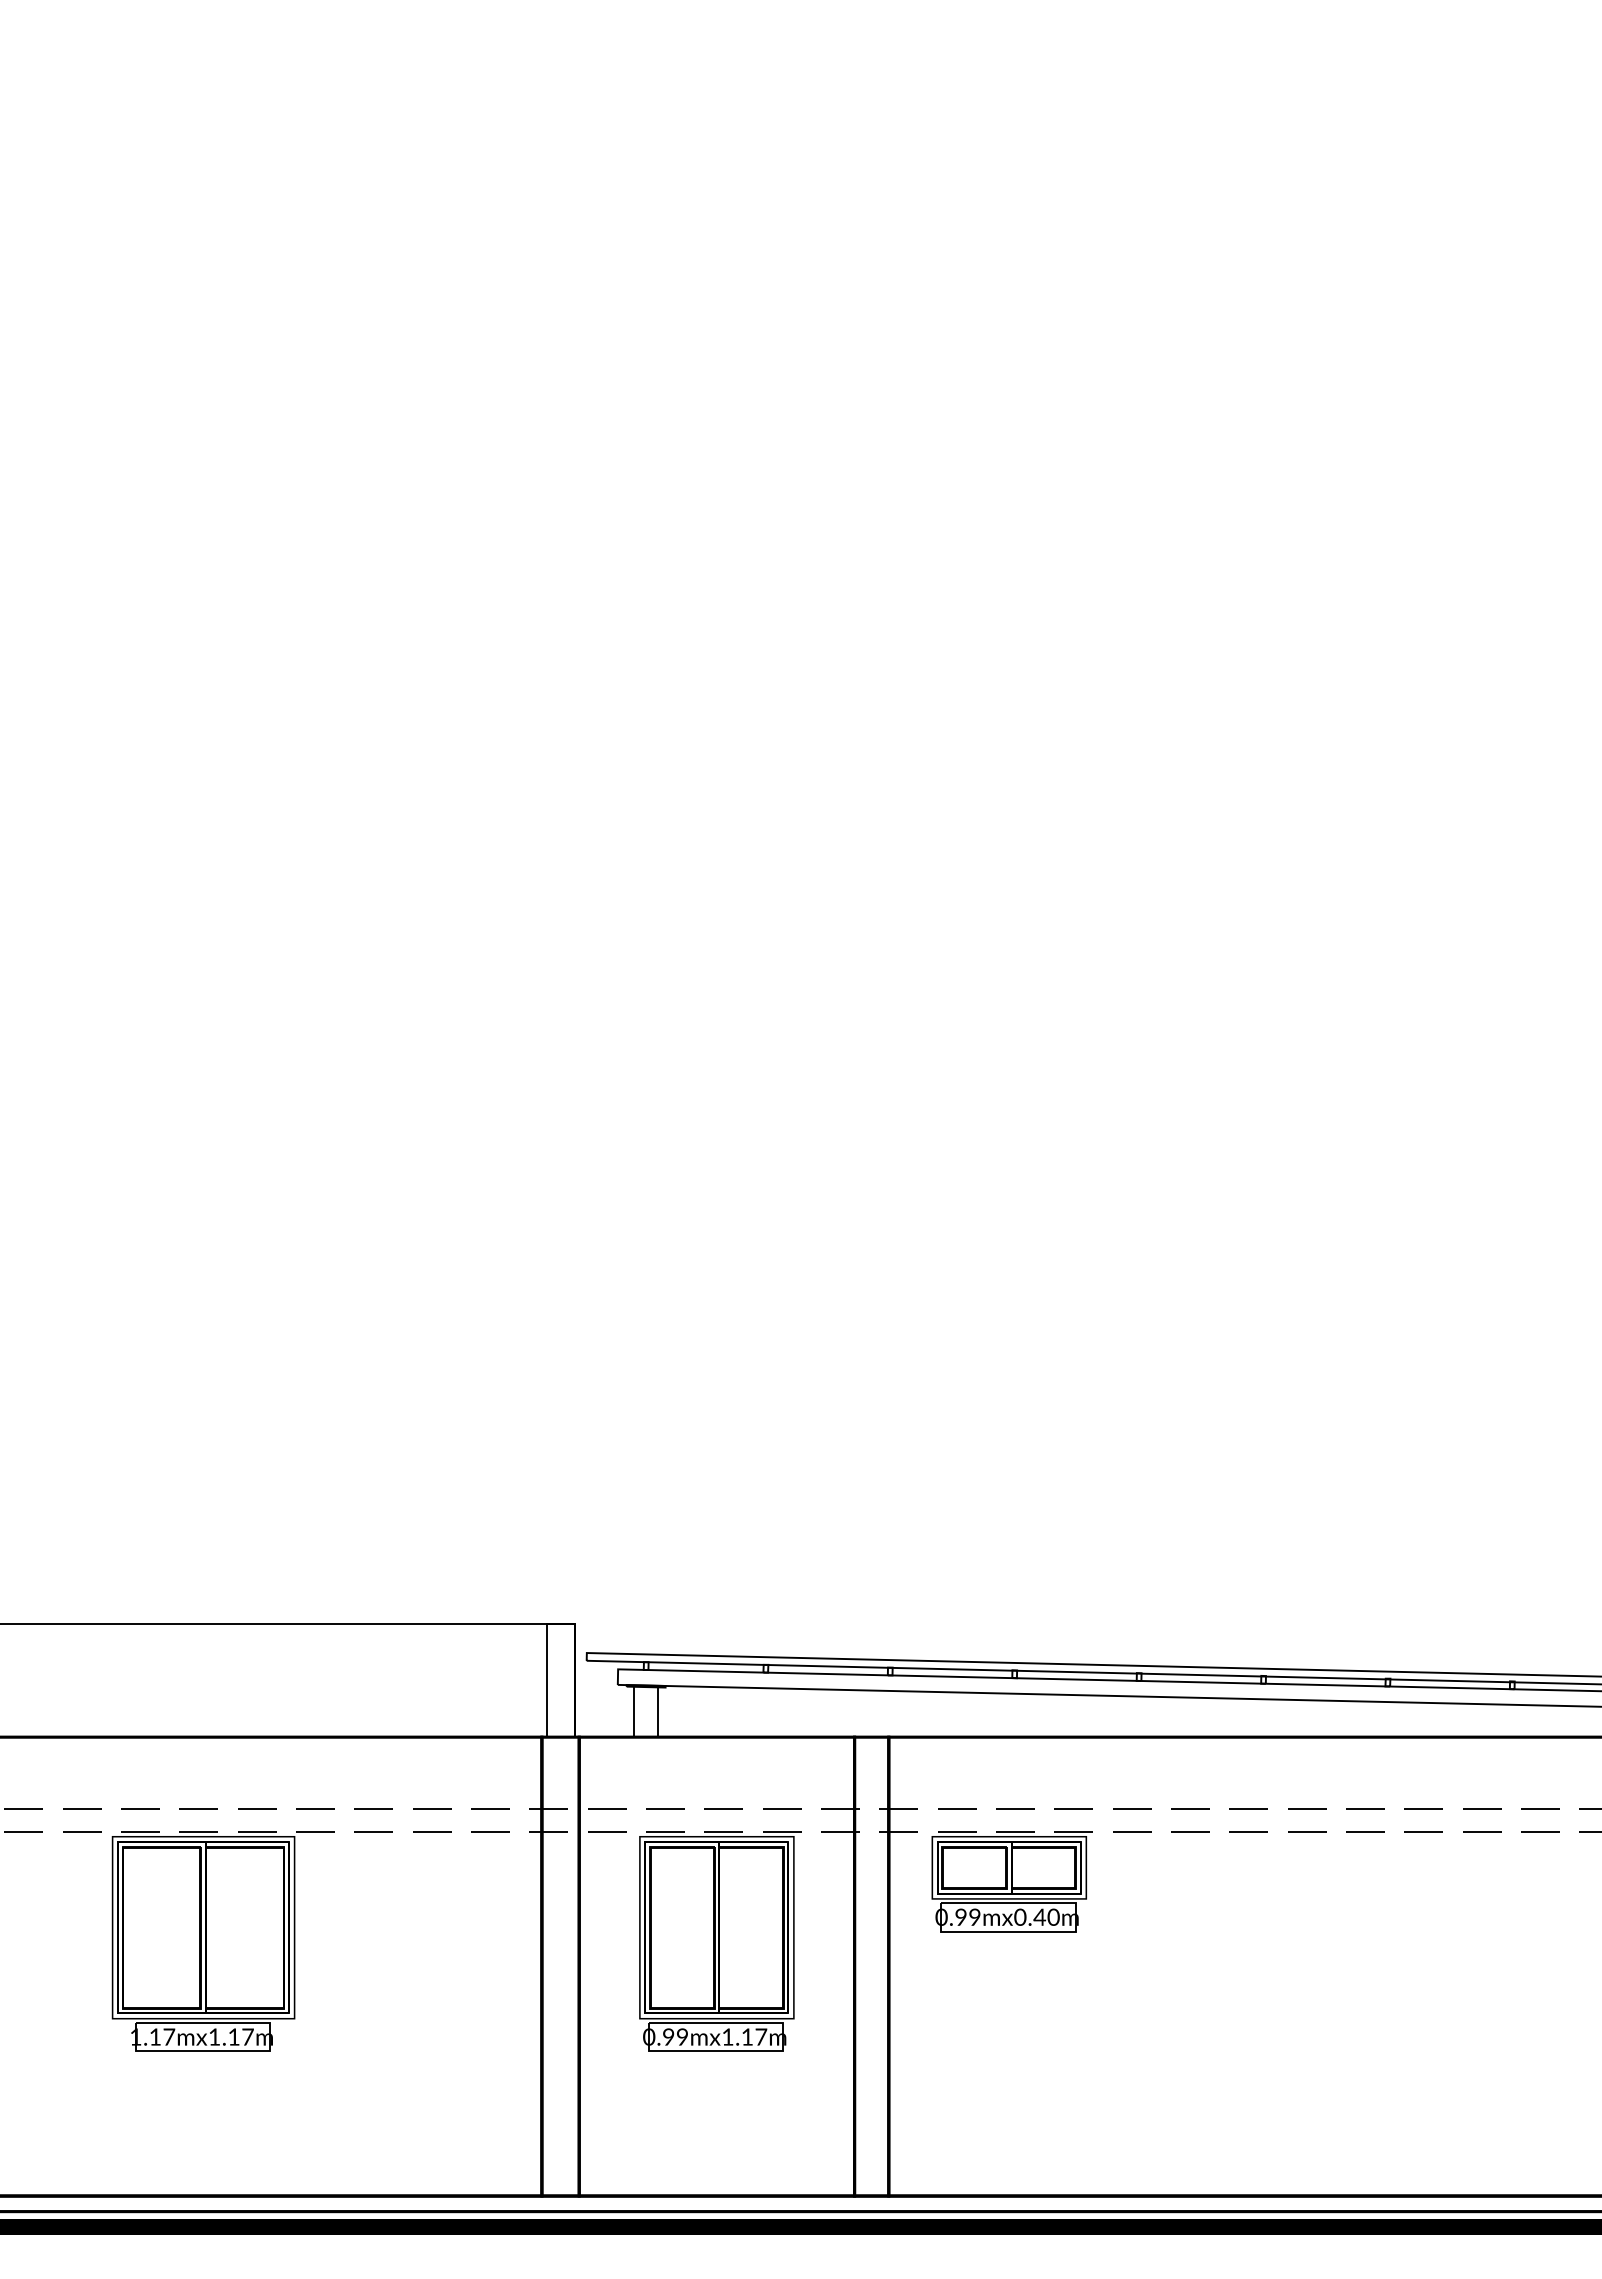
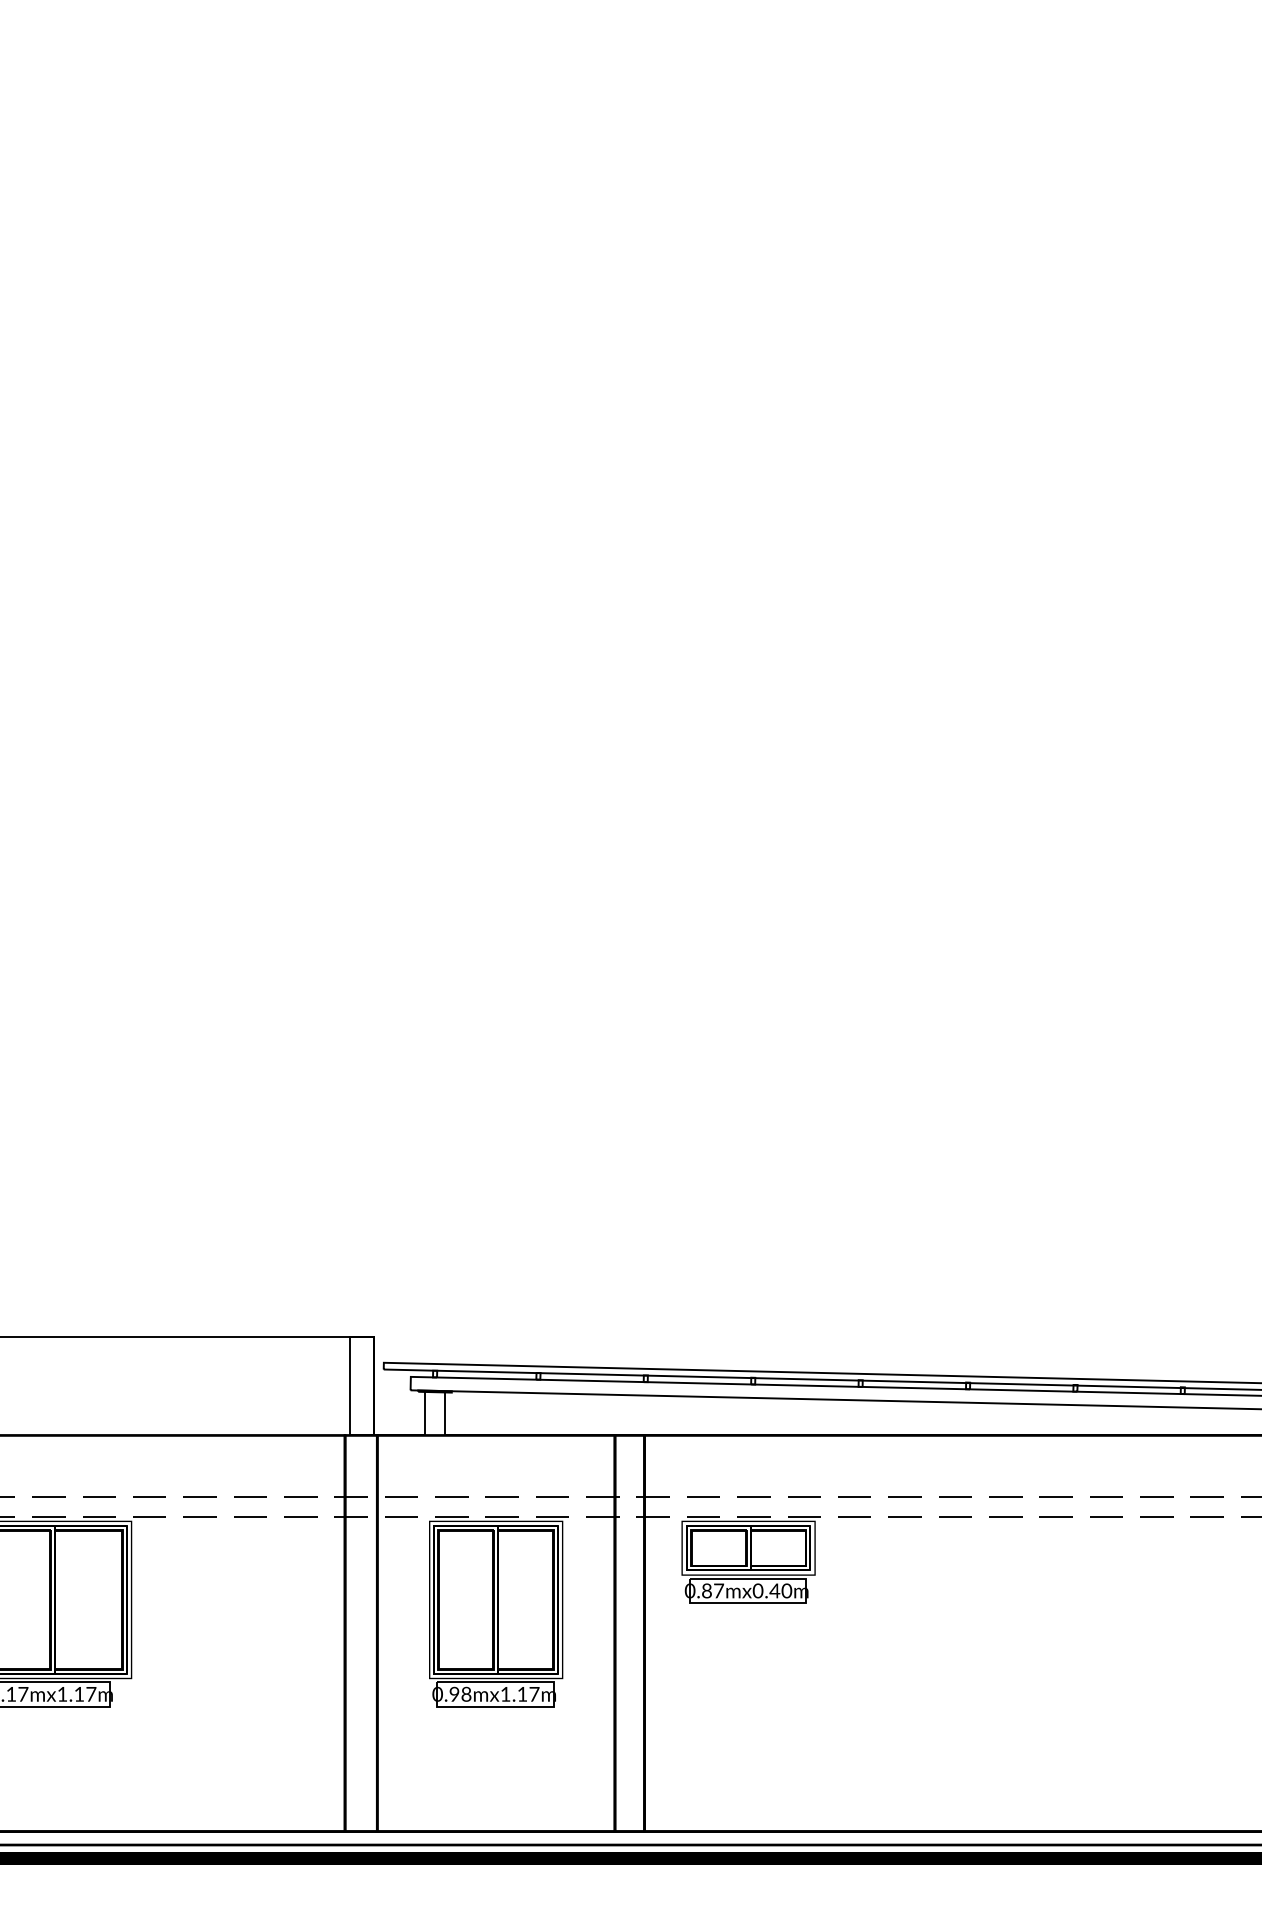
text: (967, 1916) -> (712, 1590), 0.99mx0.40m -> 0.87mx0.40m
text: (682, 2037) -> (466, 1694), 0.99mx1.17m -> 0.98mx1.17m

